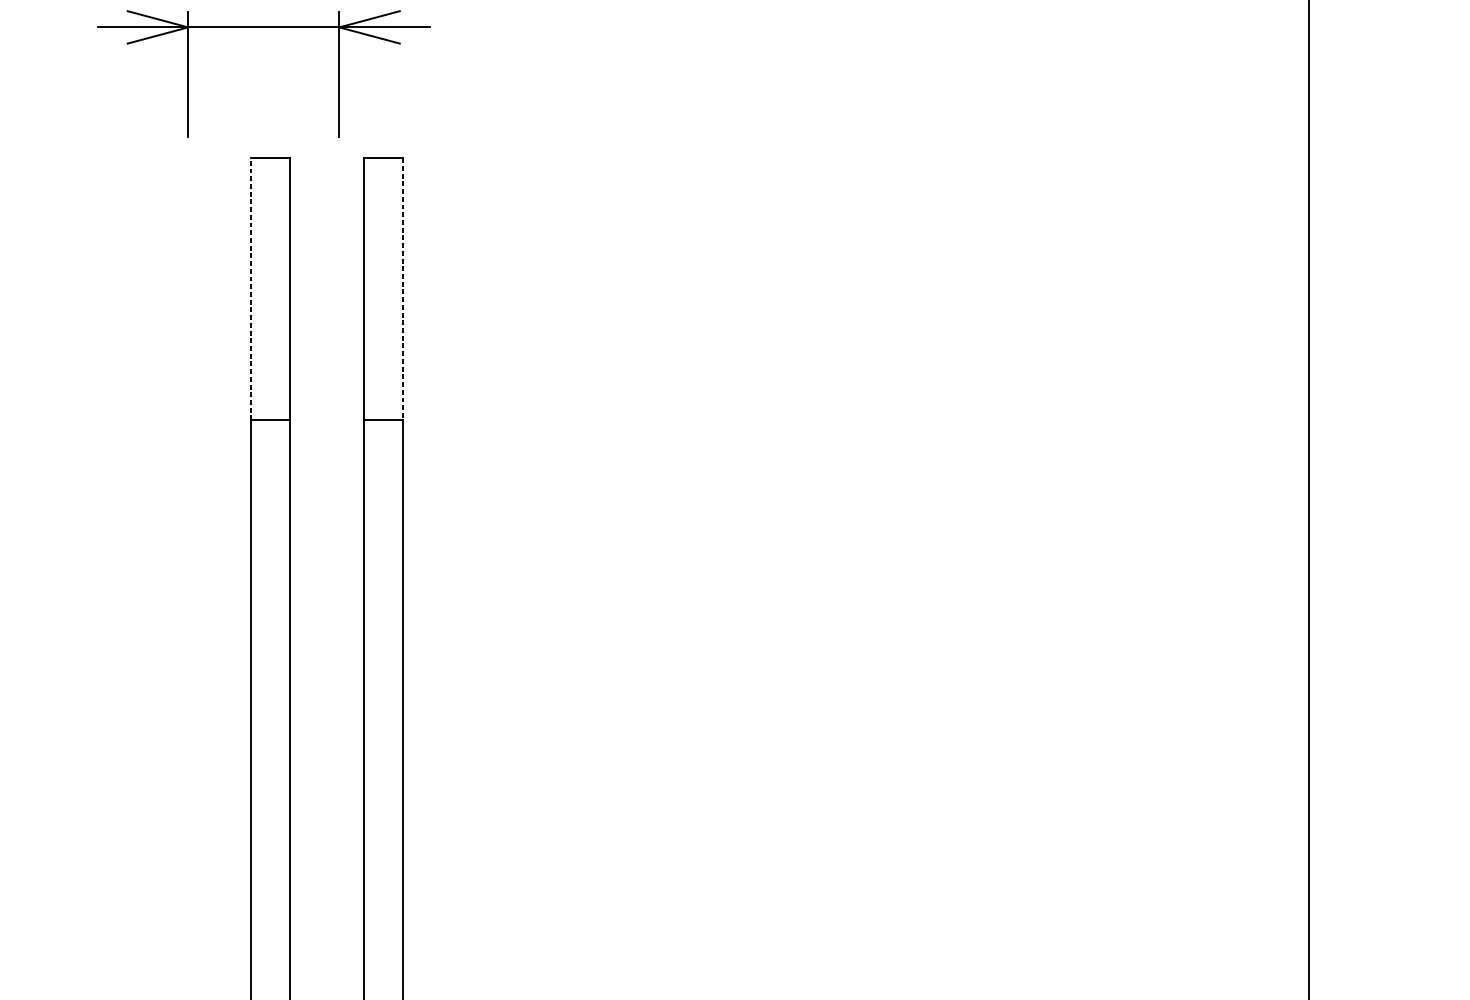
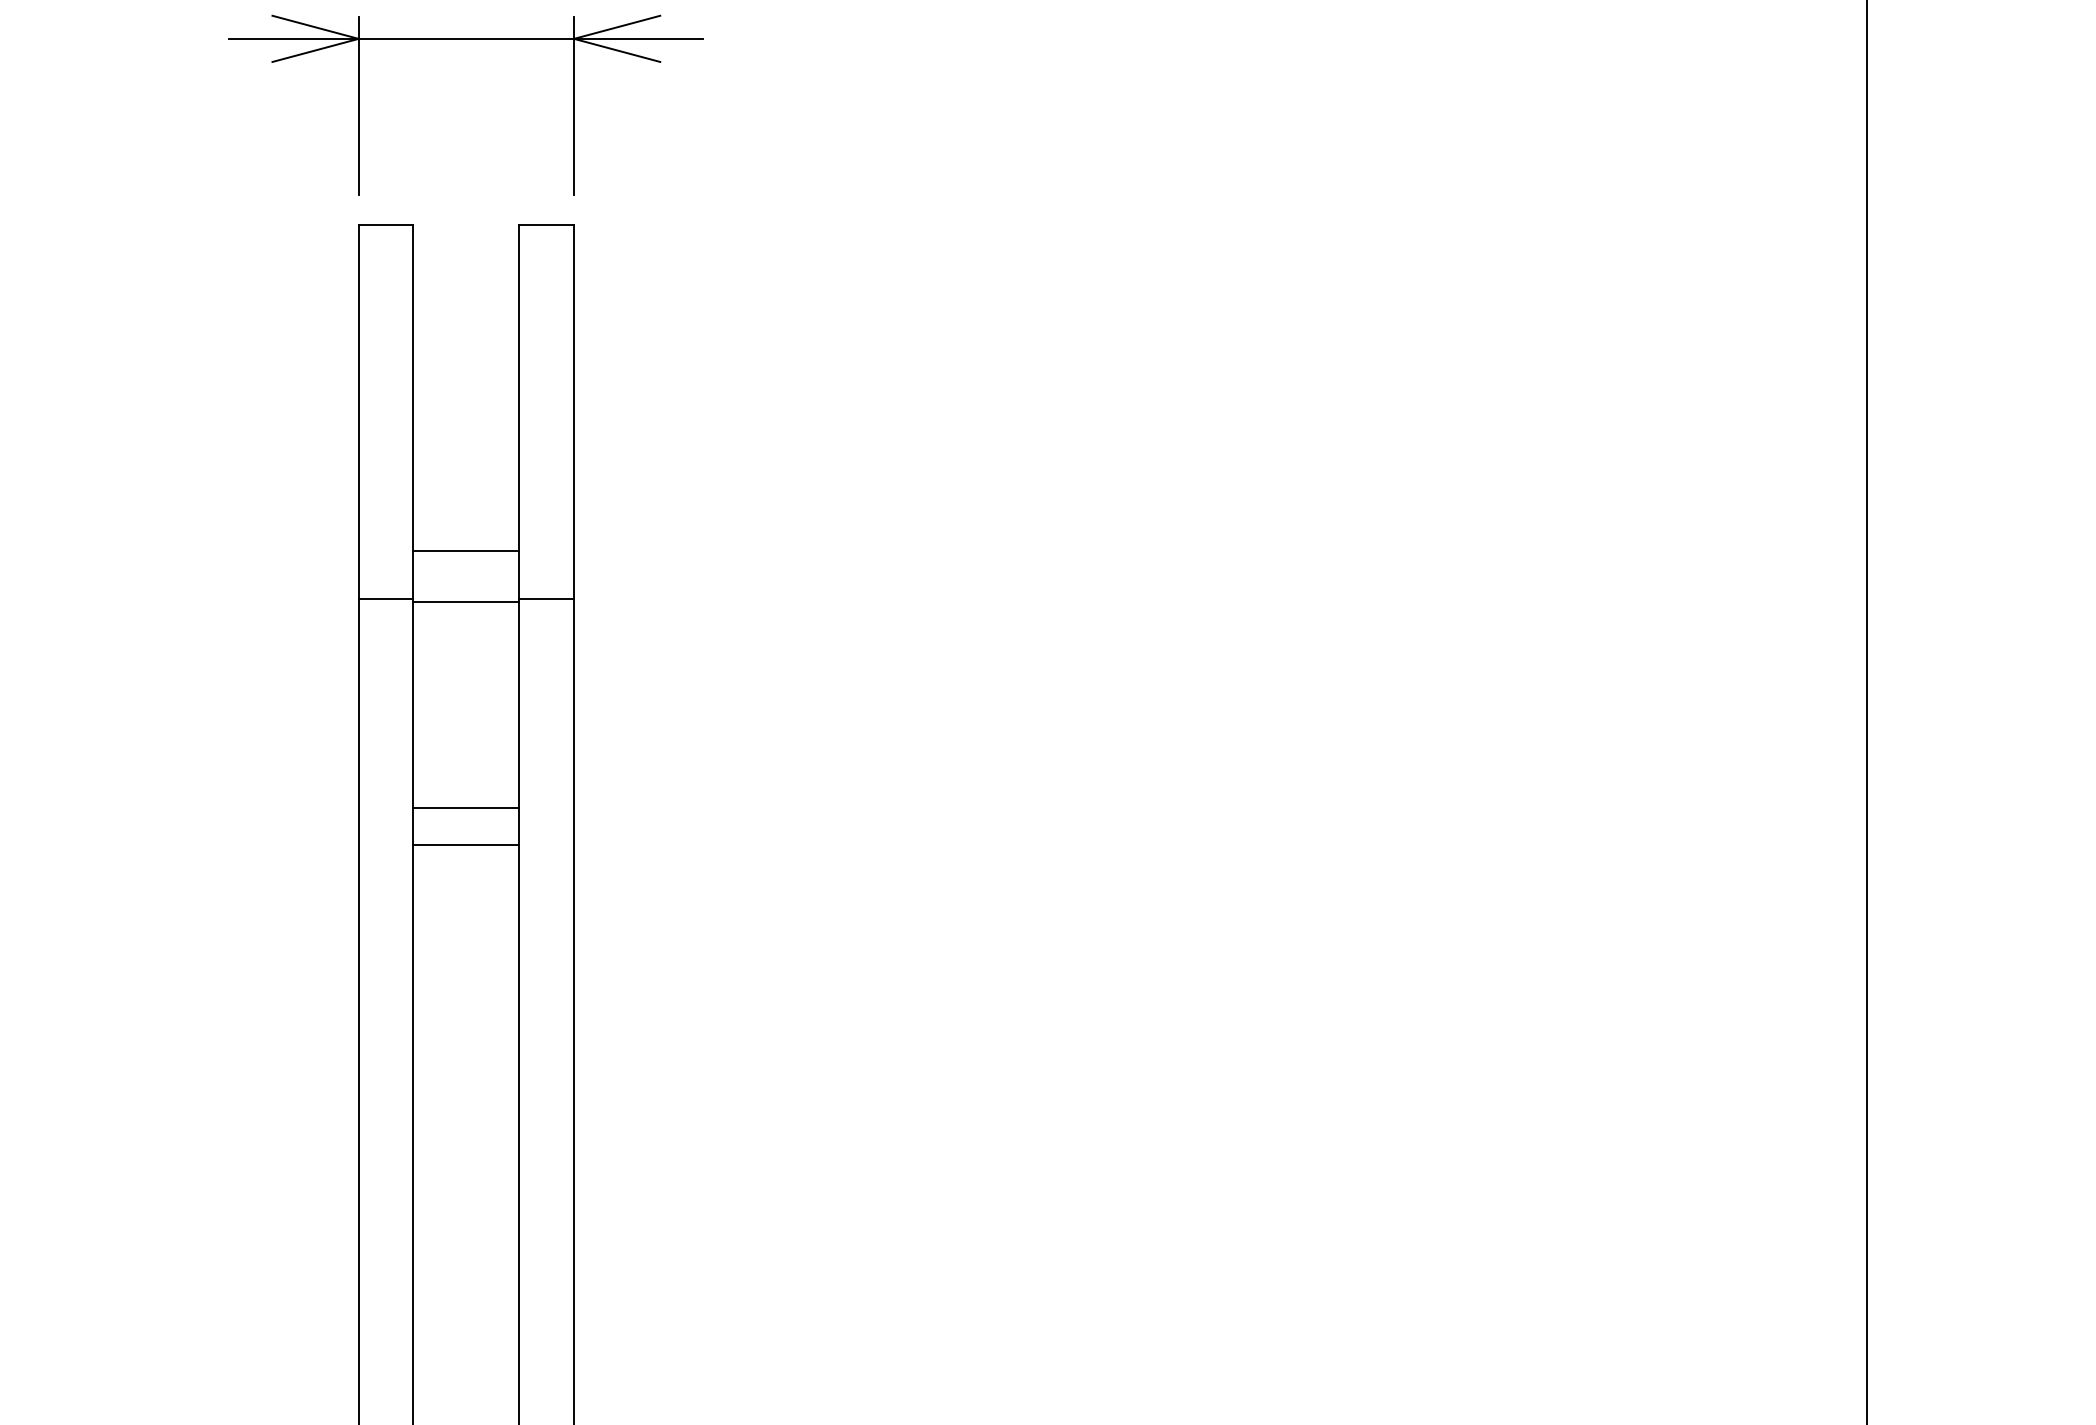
part: (263, 27) -> (465, 39), moved
line: (251, 289) -> (358, 412), dashed -> solid
line: (402, 289) -> (574, 412), dashed -> solid
line: (327, 386) -> (466, 550), added
line: (327, 422) -> (466, 602), added
line: (327, 567) -> (466, 808), added
line: (327, 592) -> (466, 844), added

